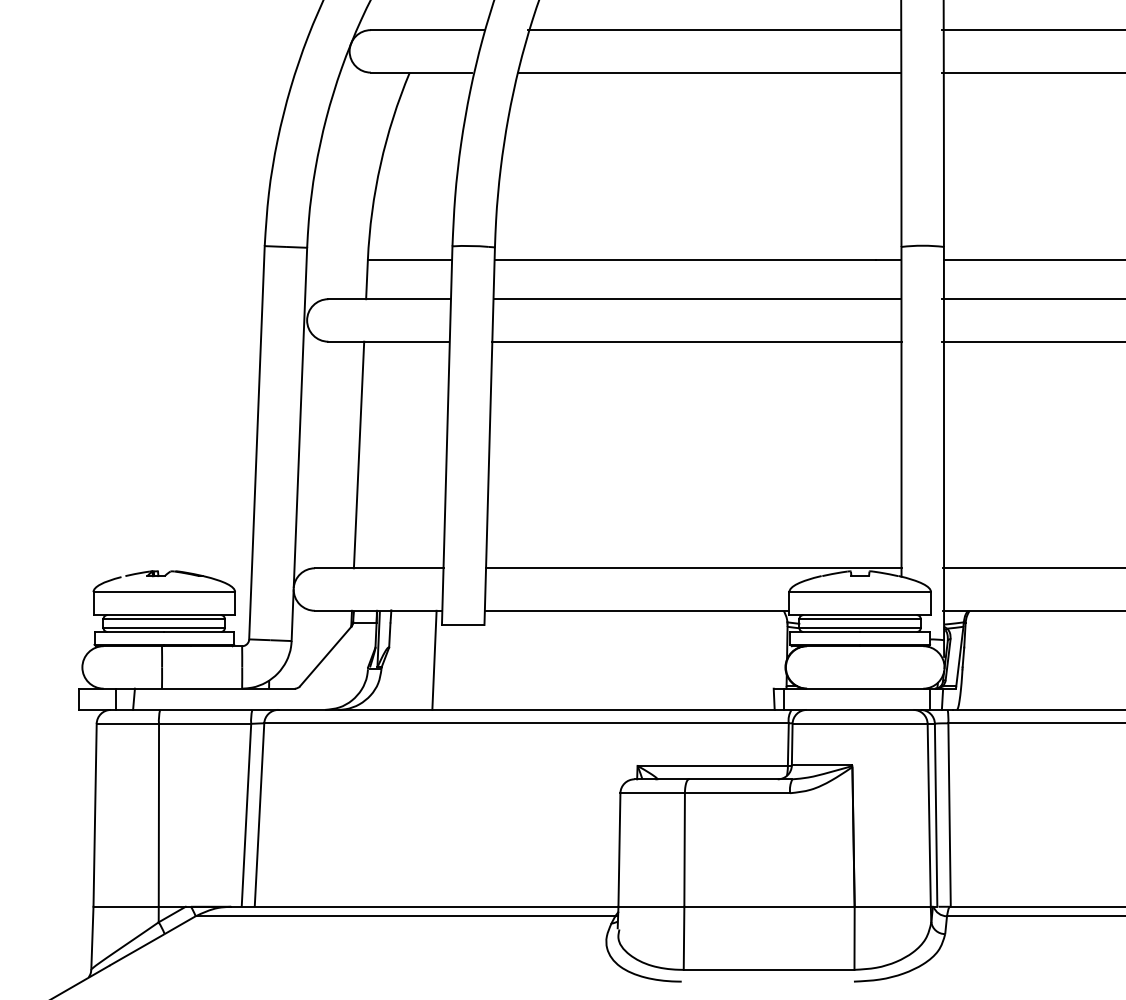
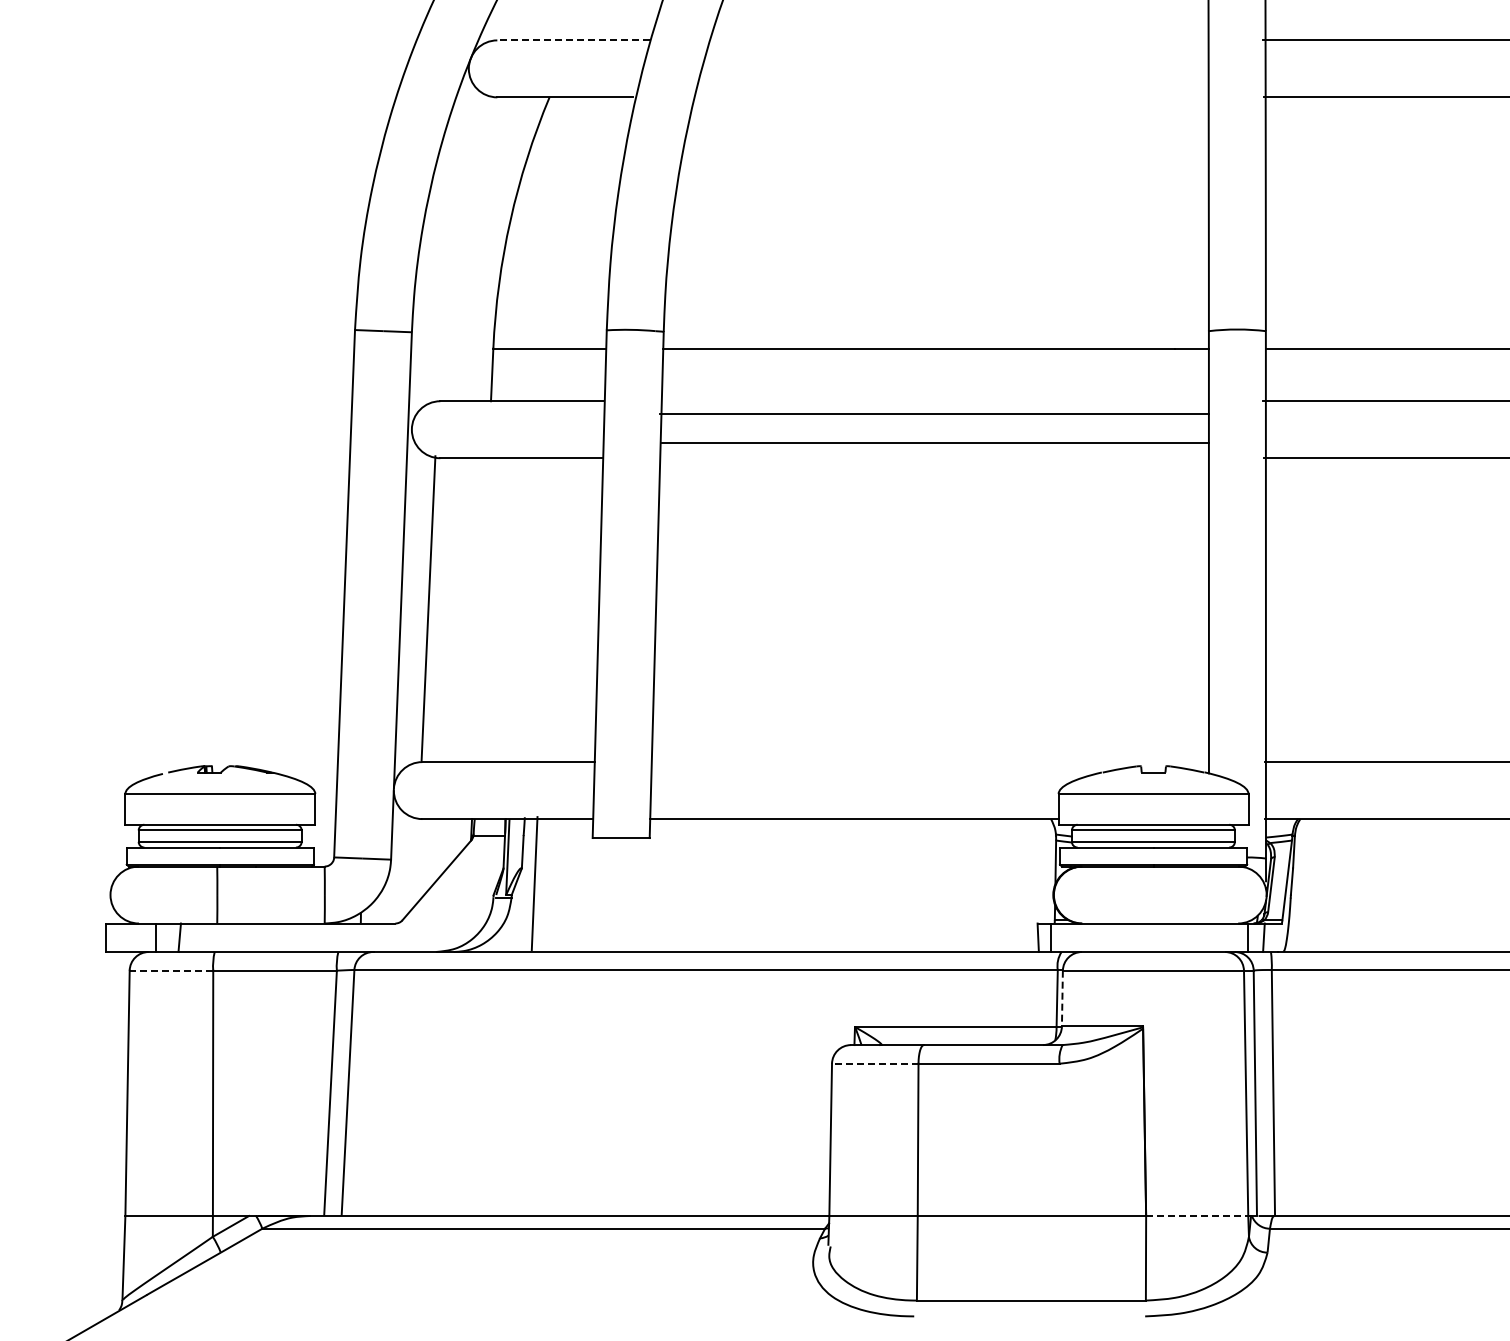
line: (427, 30) -> (573, 40), solid -> dashed
line: (714, 30) -> (958, 40), removed
line: (709, 72) -> (951, 97), removed
line: (696, 299) -> (934, 443), moved
line: (696, 341) -> (934, 414), moved
line: (359, 455) -> (428, 608), moved
line: (693, 568) -> (929, 762), removed
line: (434, 660) -> (534, 883), moved
line: (127, 723) -> (171, 970), solid -> dashed
line: (792, 744) -> (1062, 998), solid -> dashed
line: (652, 793) -> (874, 1063), solid -> dashed
line: (892, 907) -> (1197, 1216), solid -> dashed

